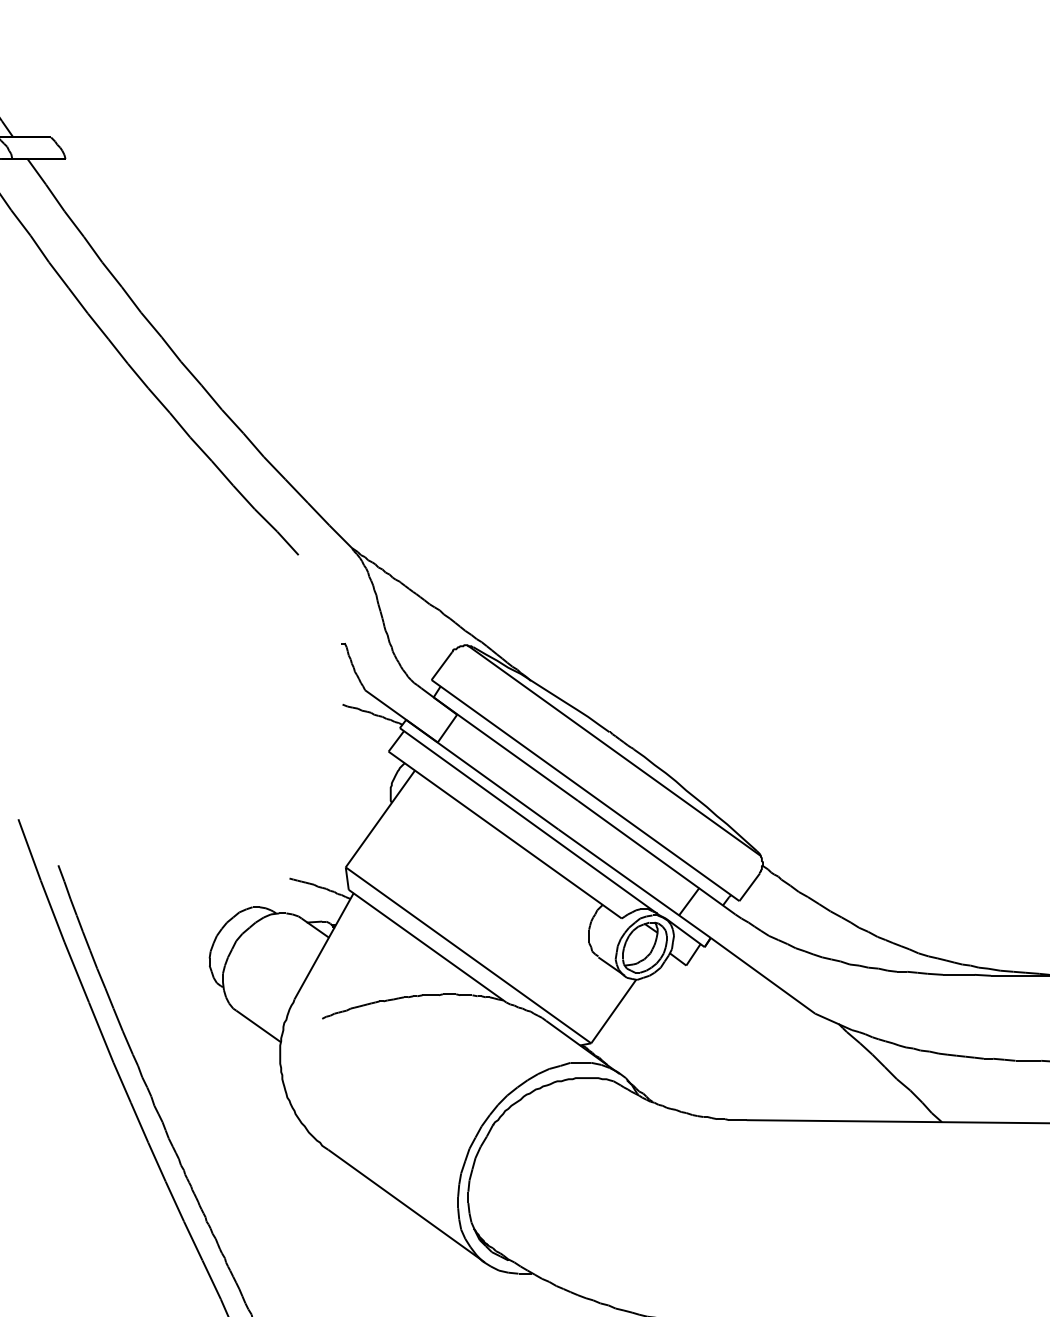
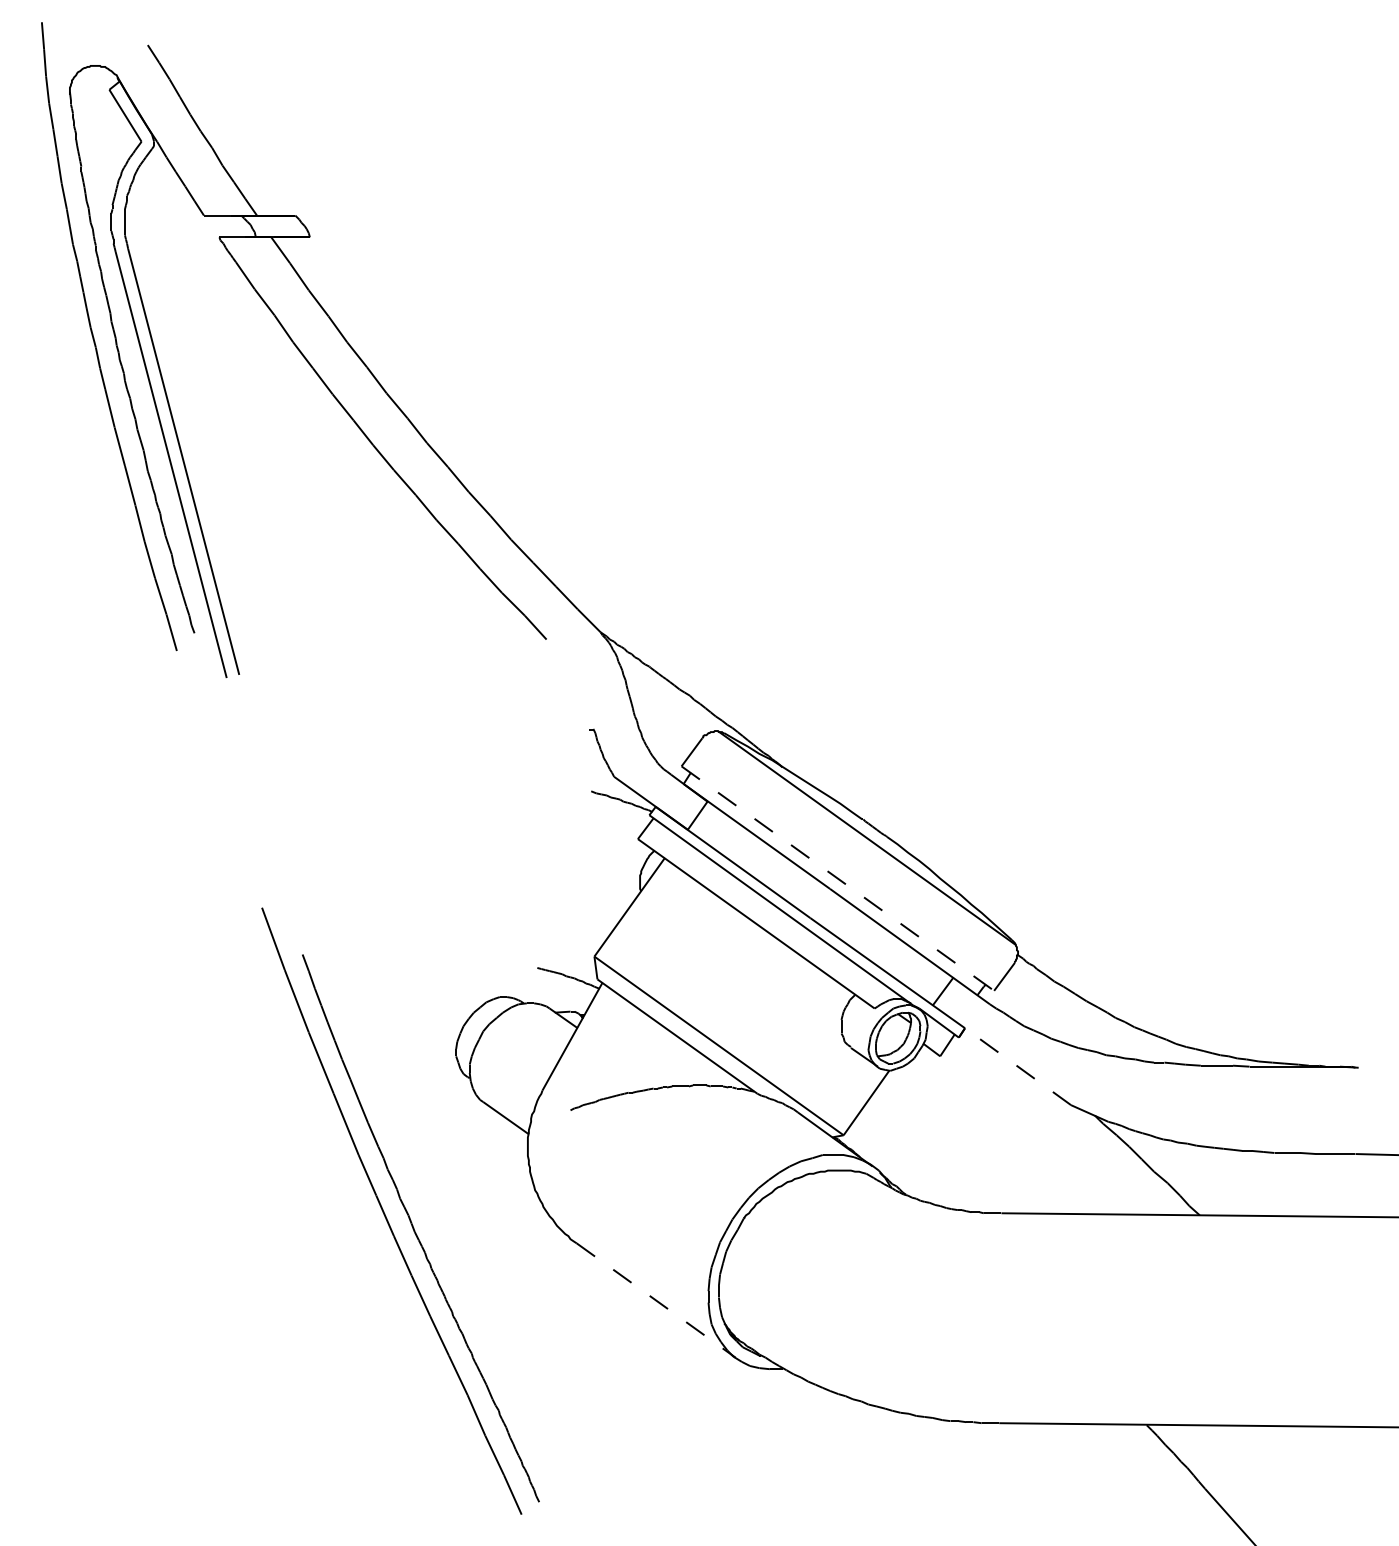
line: (586, 790) -> (838, 878), solid -> dashed
line: (763, 975) -> (1018, 1066), solid -> dashed
line: (406, 1206) -> (656, 1300), solid -> dashed

